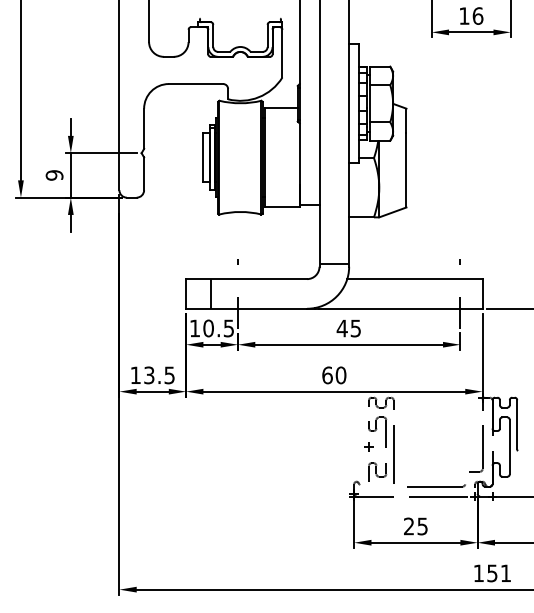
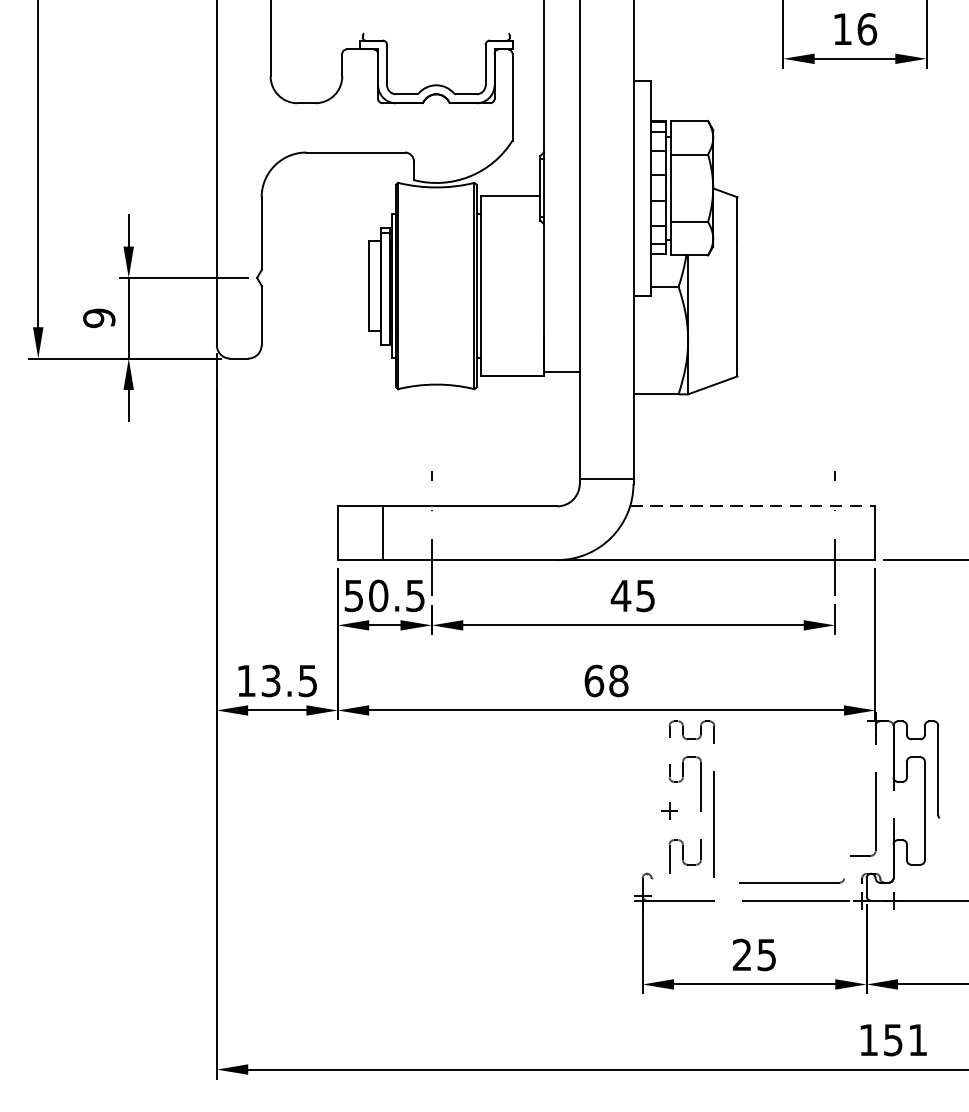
line: (414, 279) -> (752, 507), solid -> dashed
text: (194, 328) -> (353, 595), 10.5 -> 50.5
text: (340, 374) -> (617, 679), 60 -> 68

